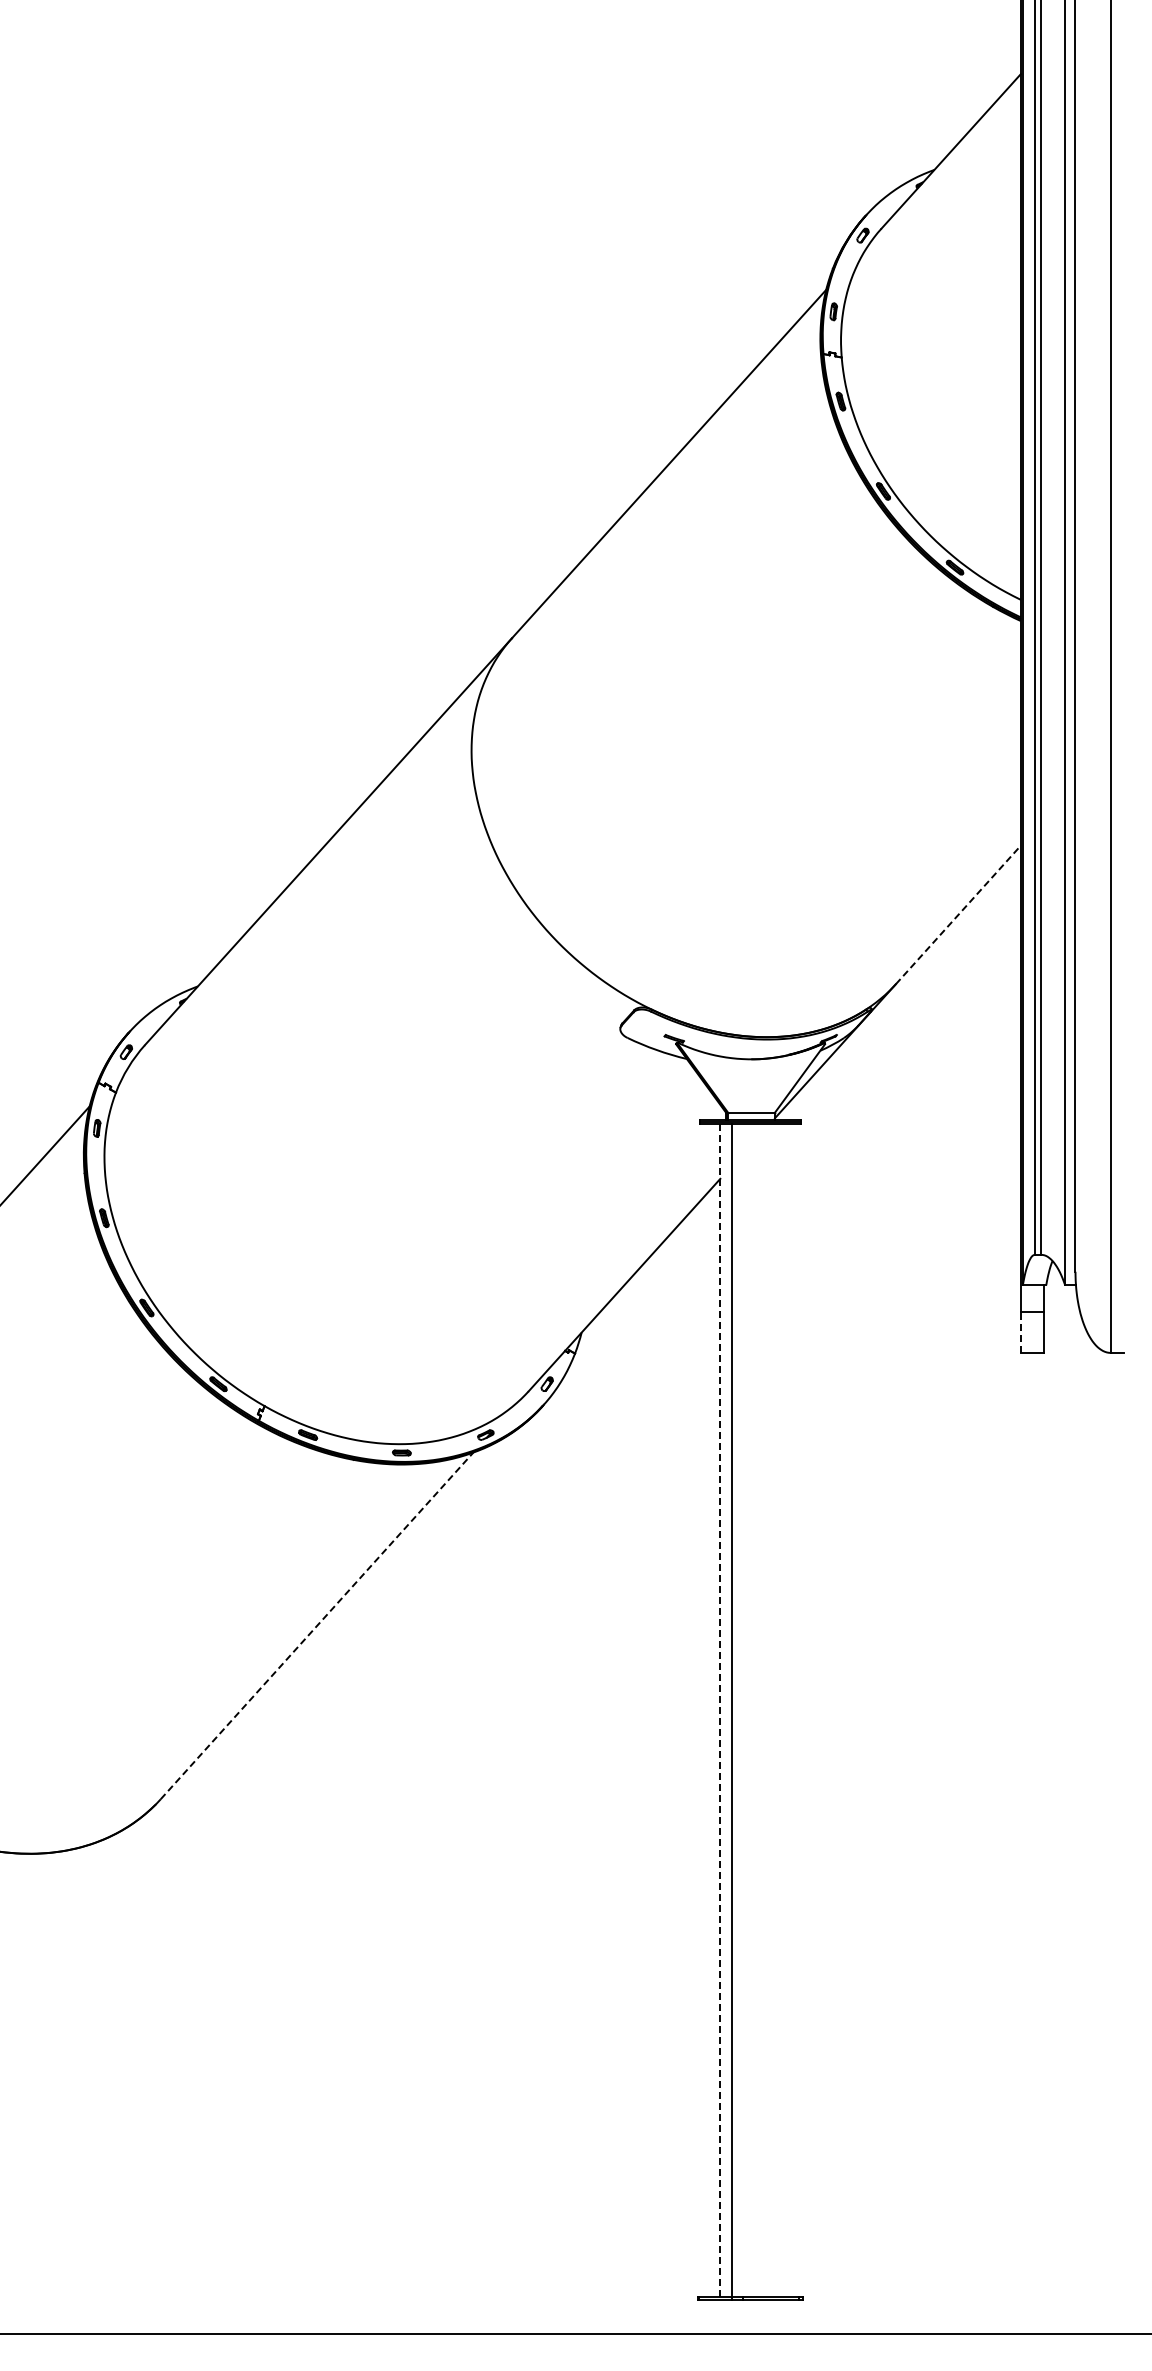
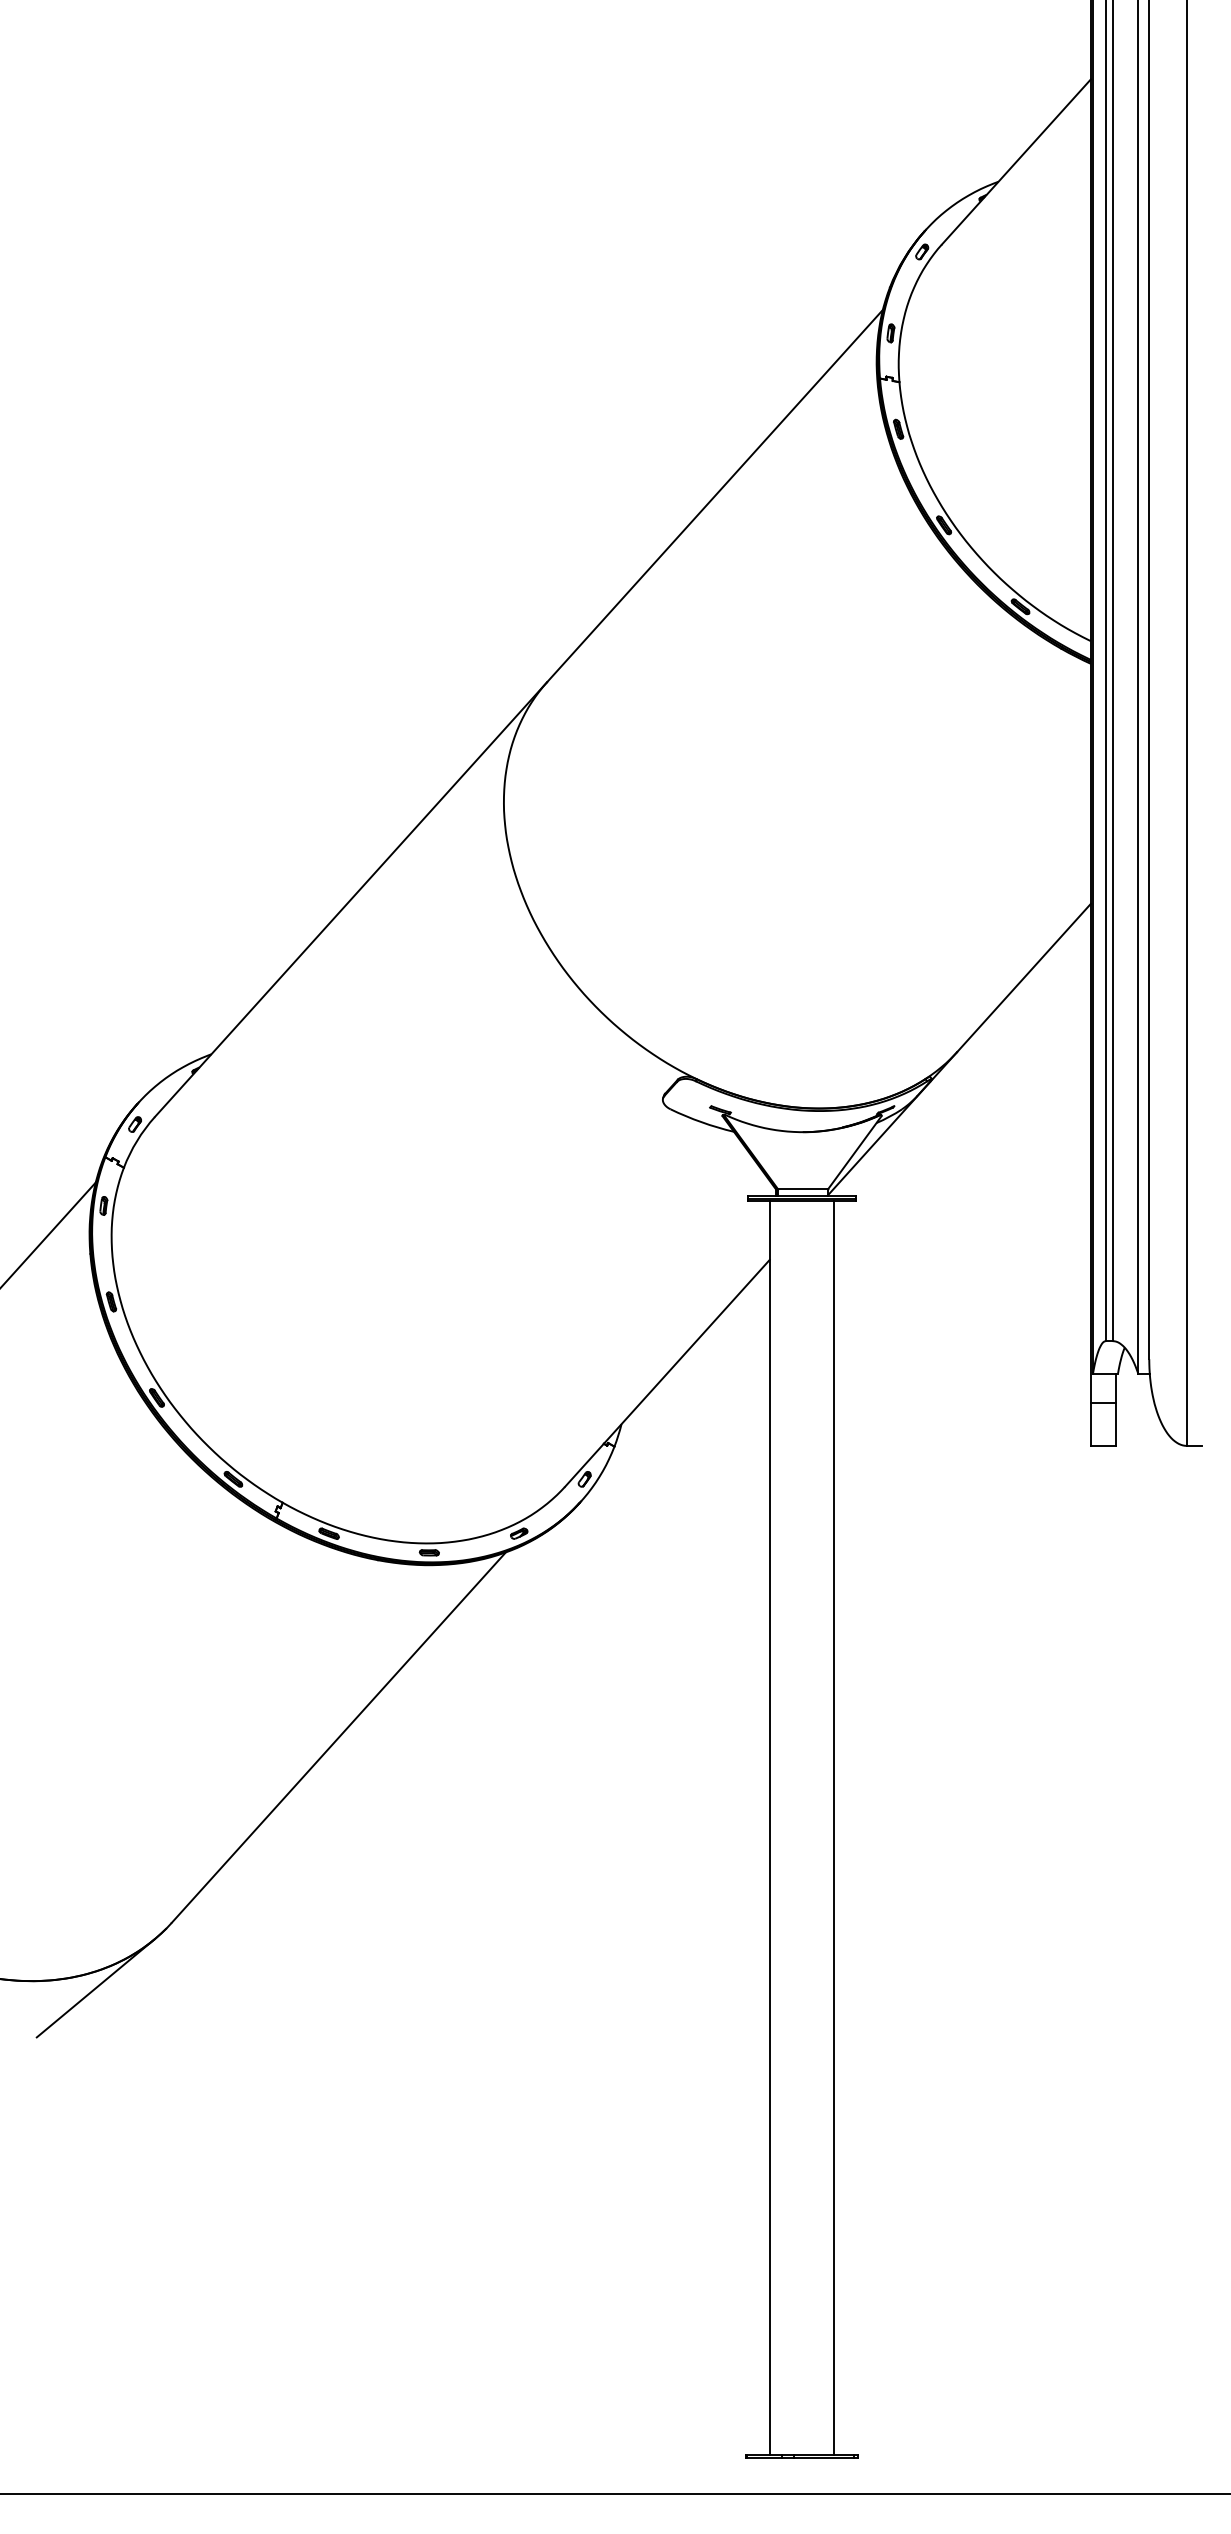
line: (958, 914) -> (1024, 977), dashed -> solid
line: (1020, 1332) -> (1090, 1424), dashed -> solid
line: (317, 1625) -> (339, 1737), dashed -> solid
line: (720, 1710) -> (769, 1828), dashed -> solid
line: (731, 1710) -> (834, 1828), moved
line: (89, 1860) -> (95, 1988), added

